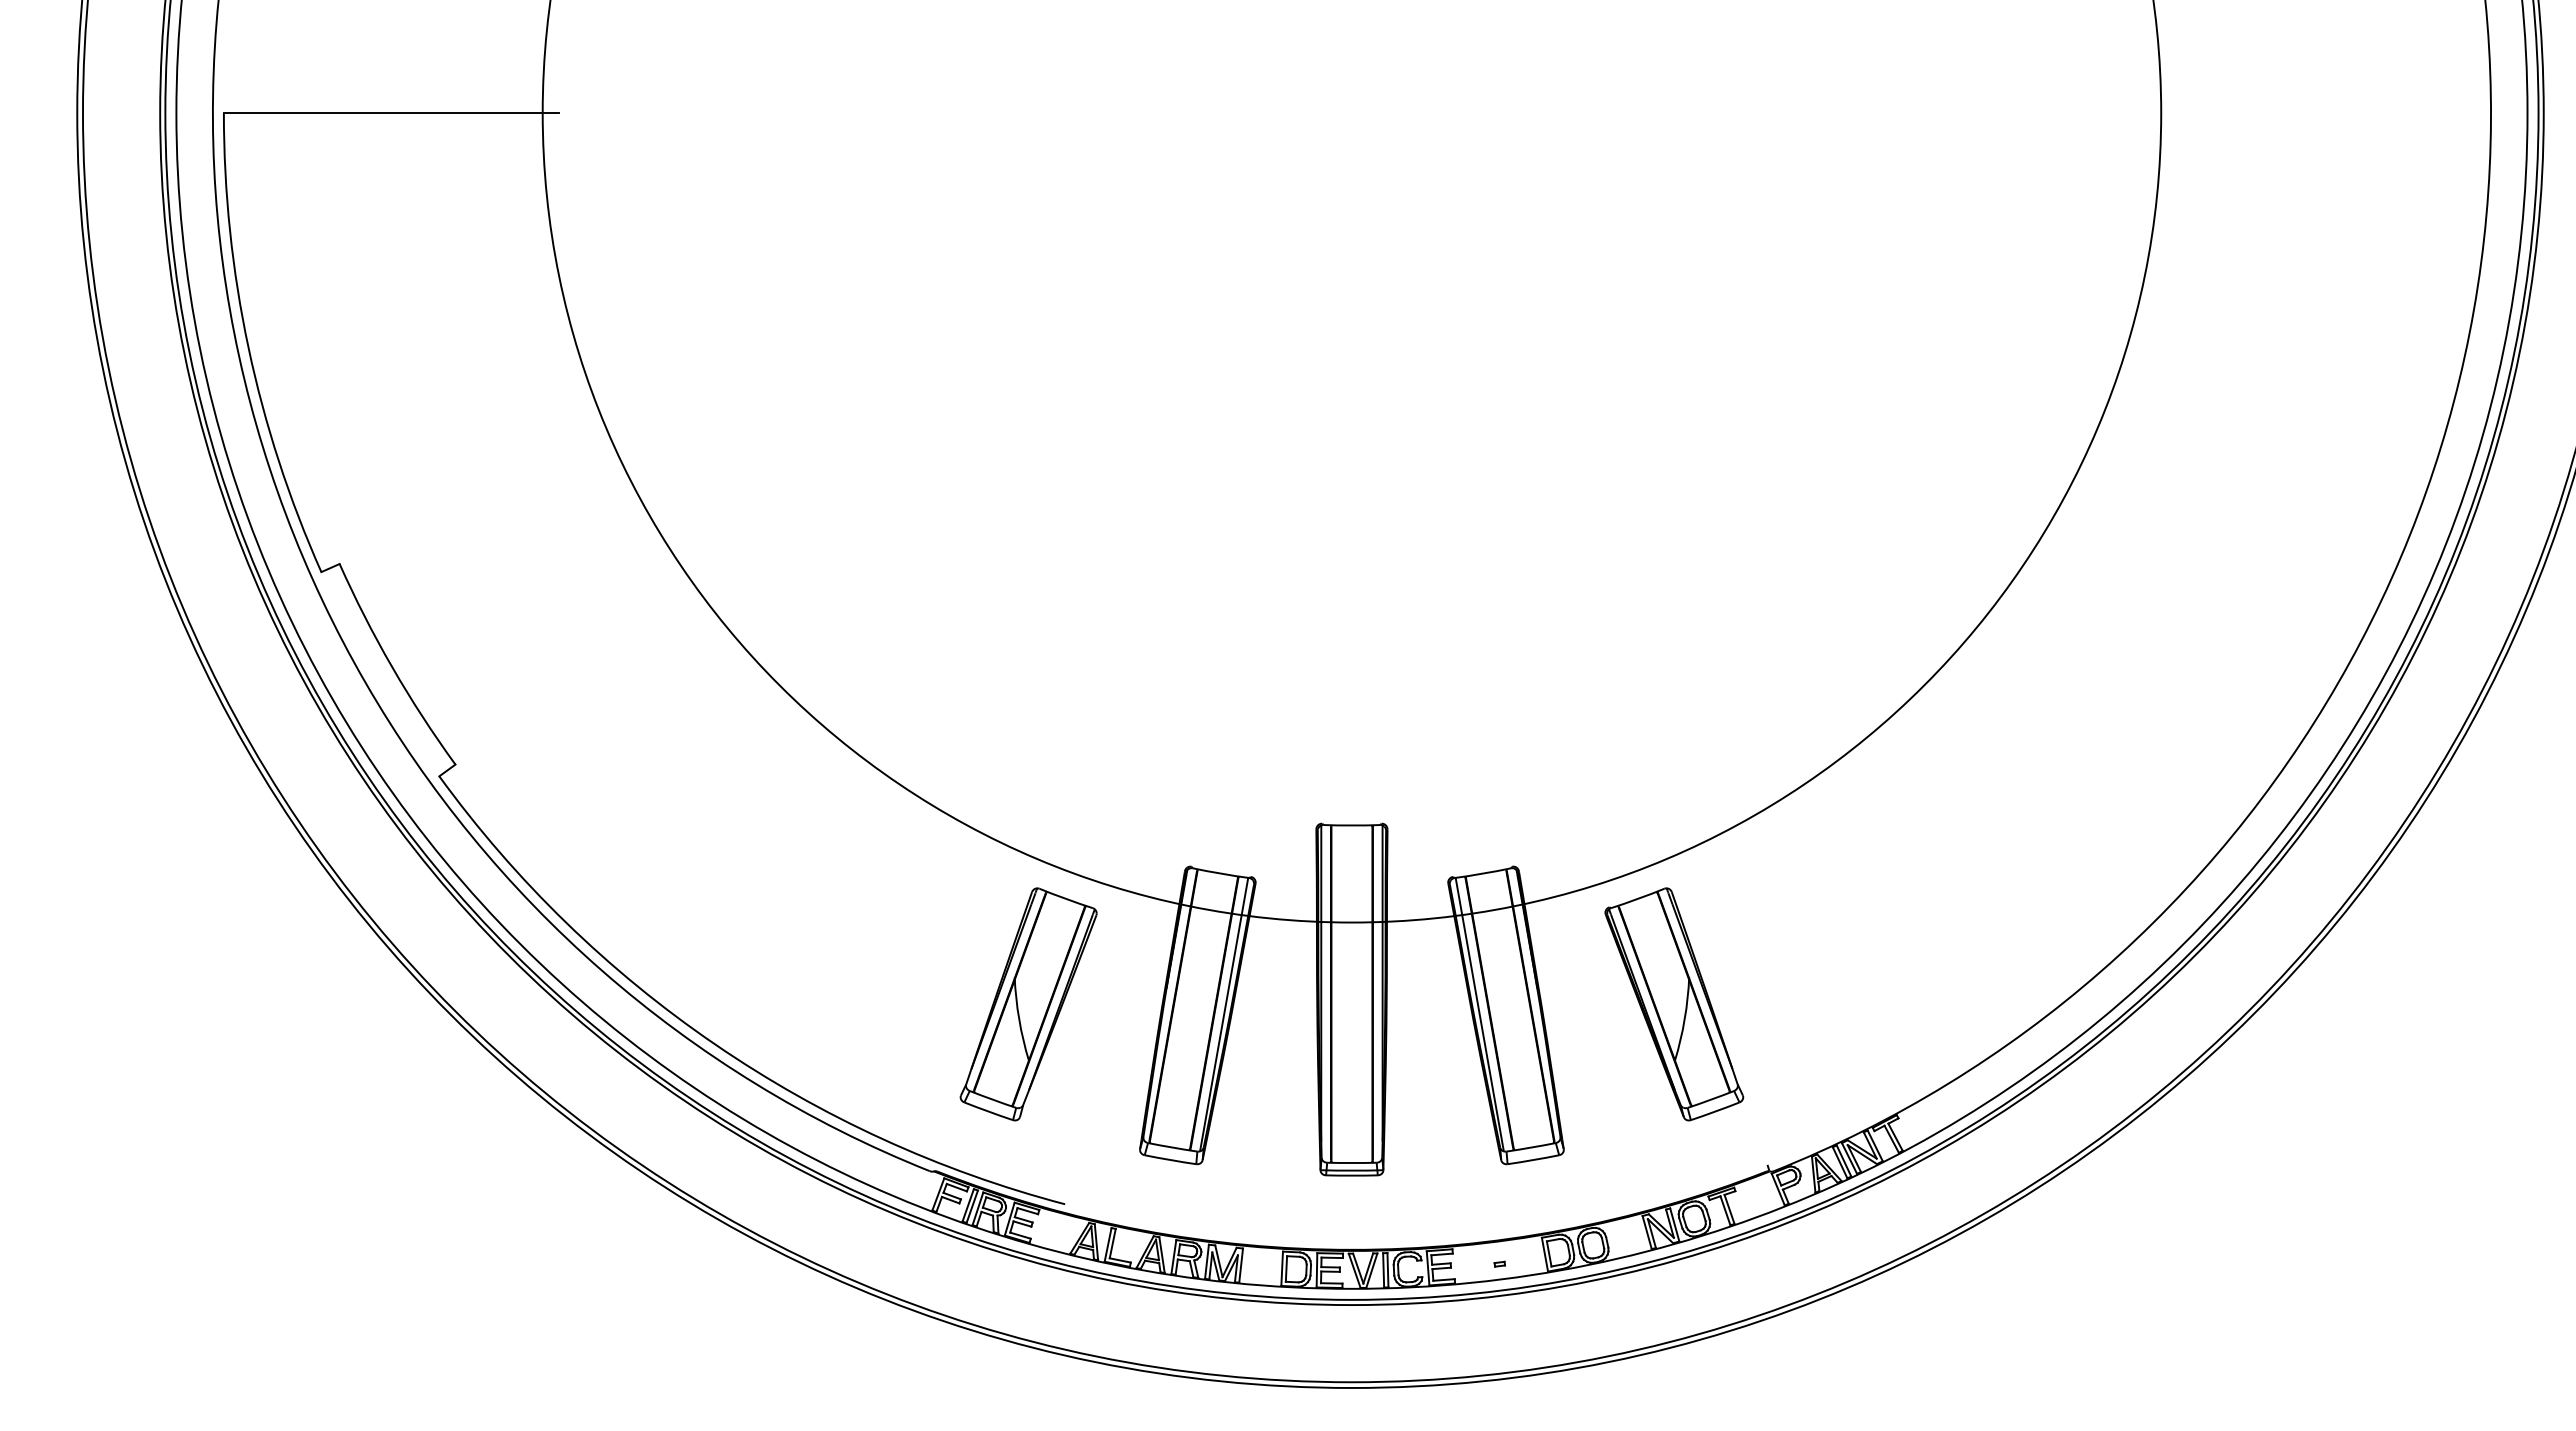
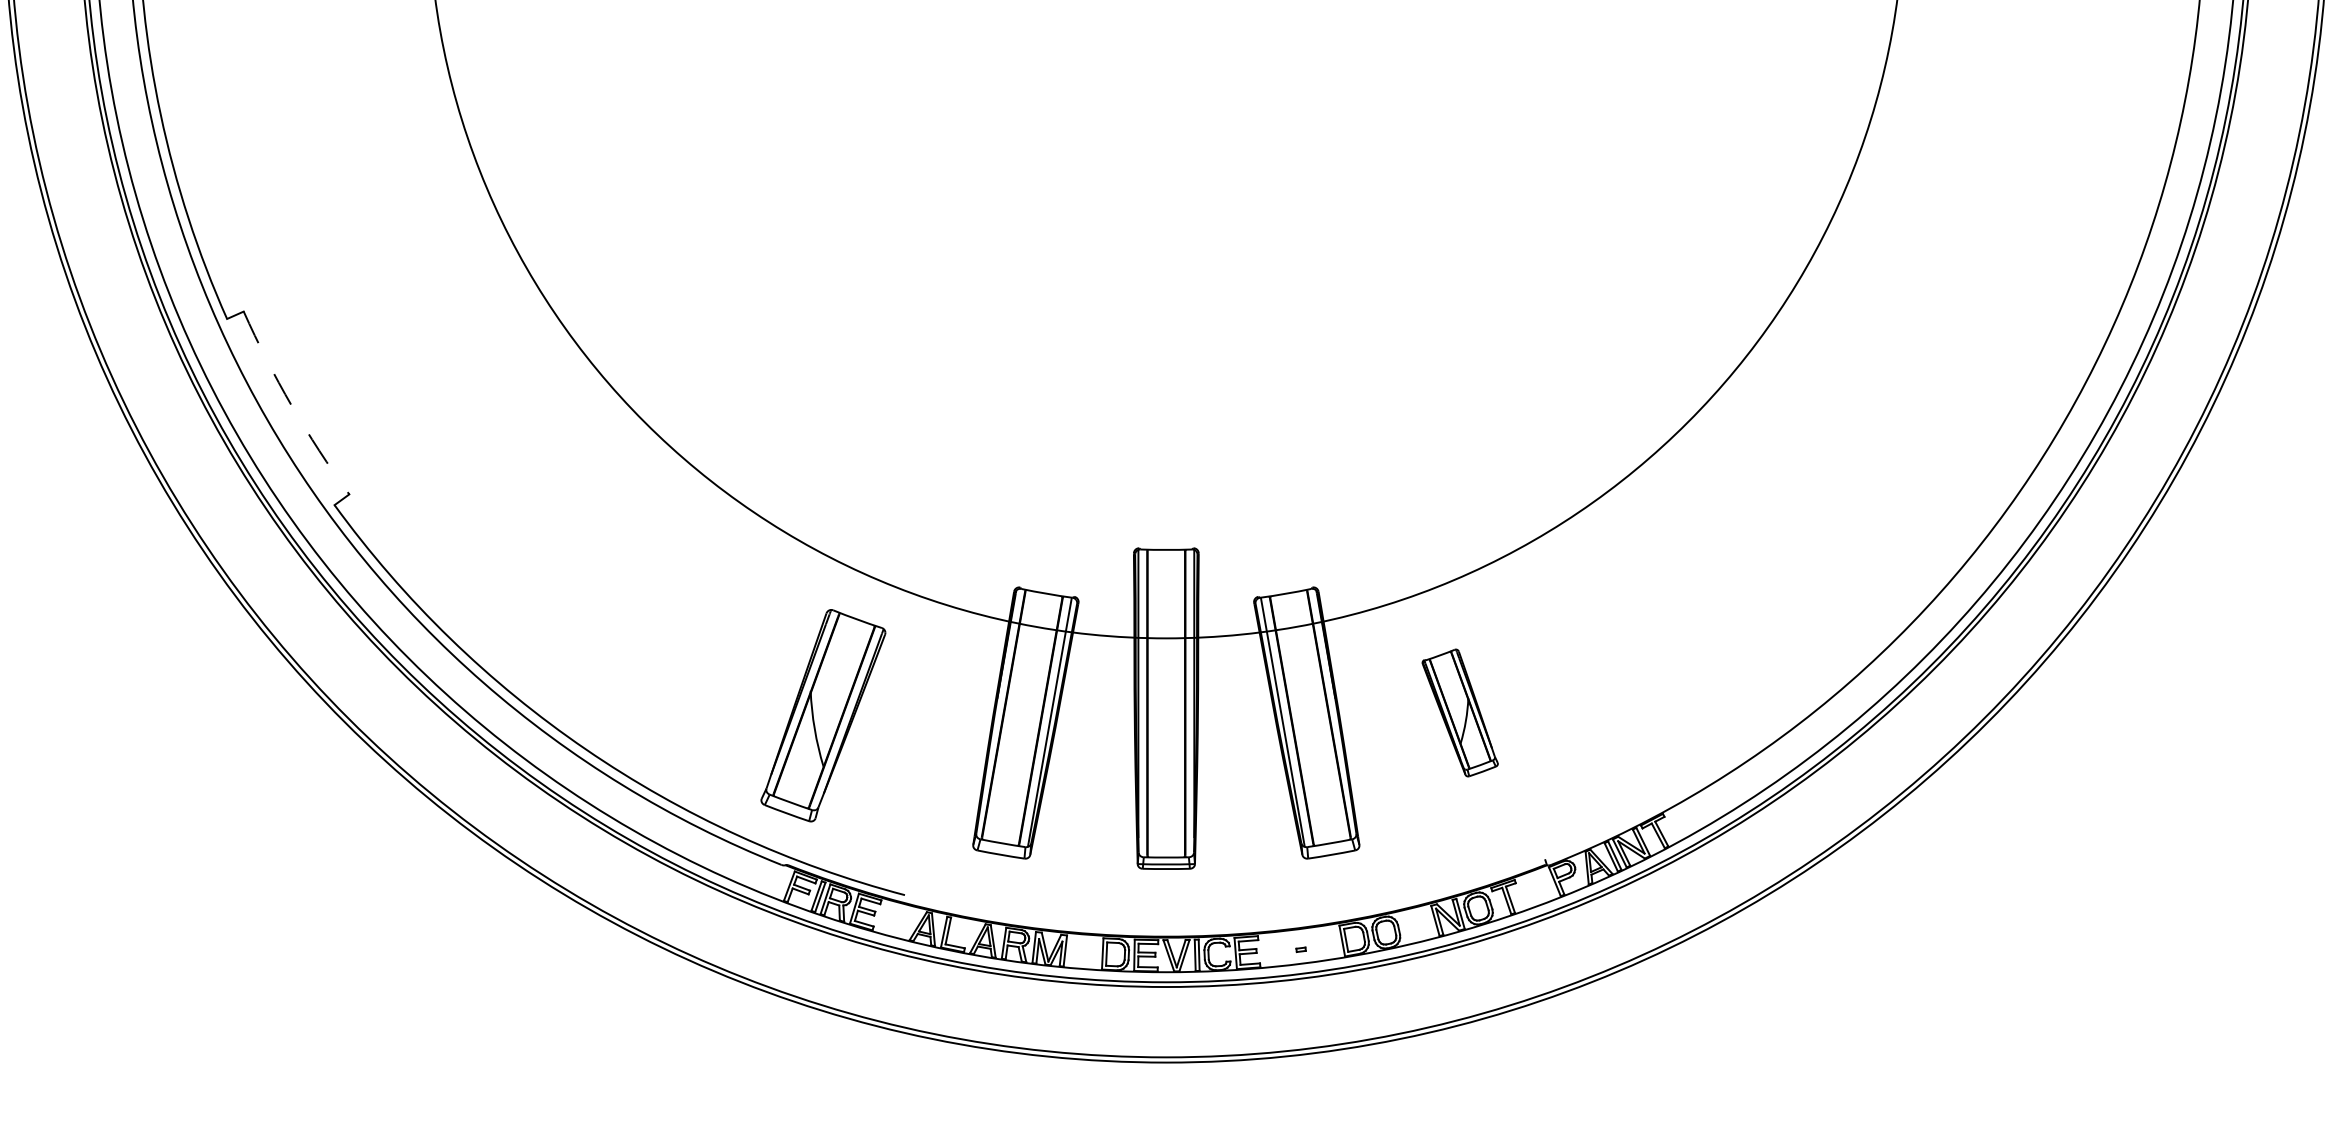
arc: (392, 667) -> (291, 405), solid -> dashed
part: (1028, 1004) -> (823, 715), moved
part: (1674, 1004) -> (1460, 713), size x0.6

